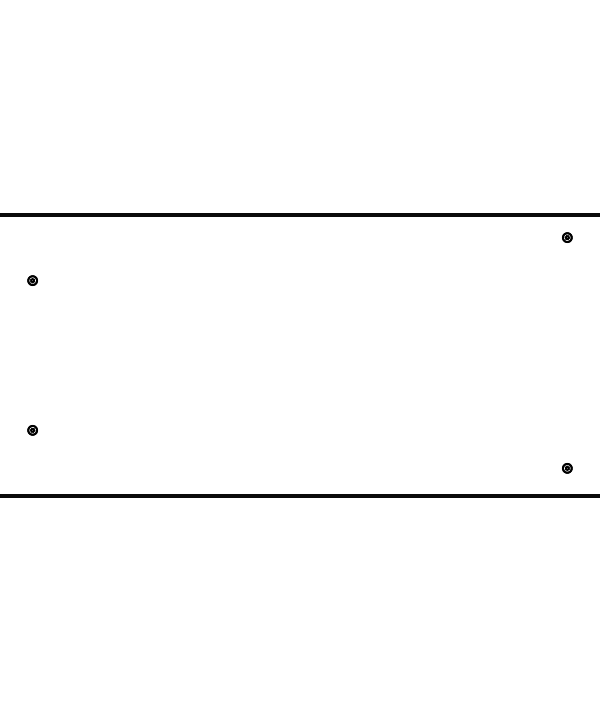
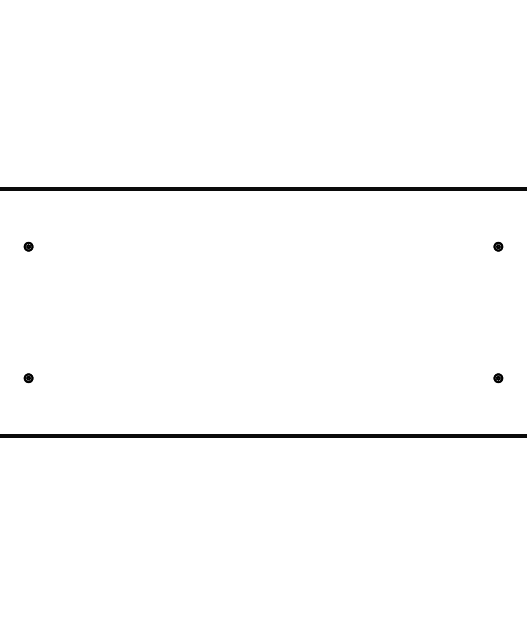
part: (567, 237) -> (498, 246), moved
part: (567, 468) -> (498, 378), moved

